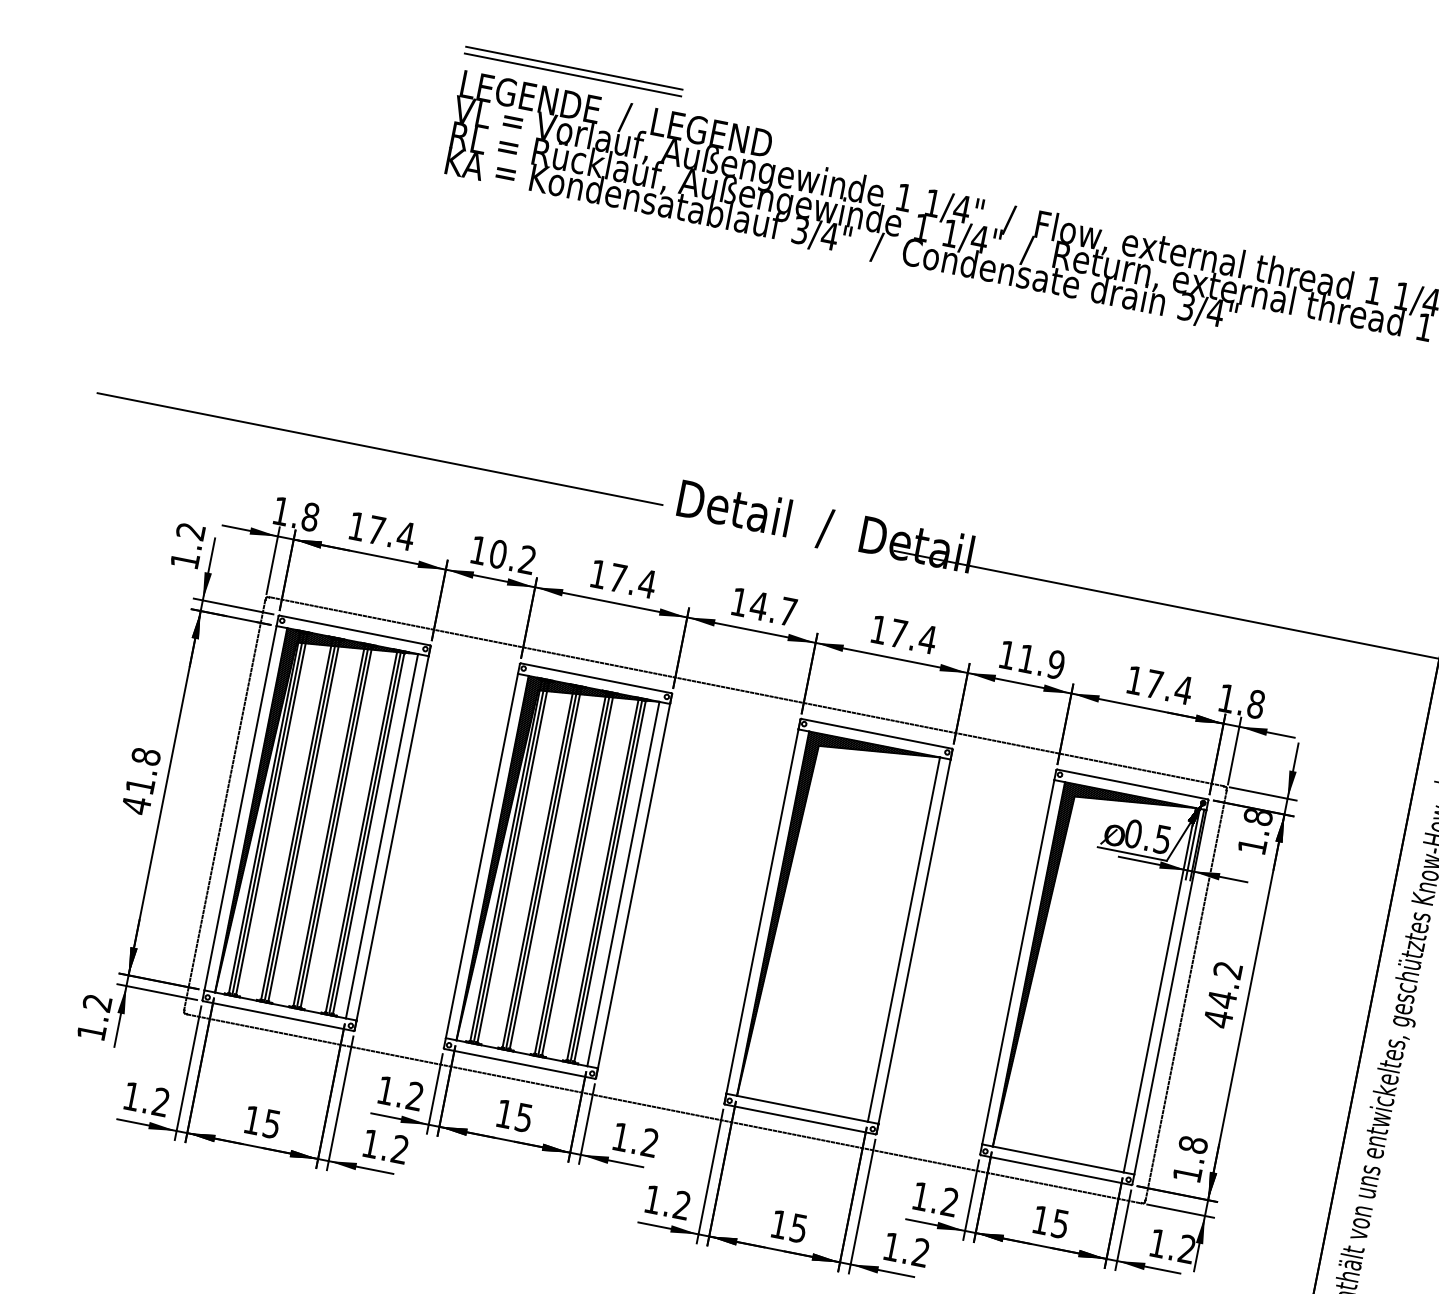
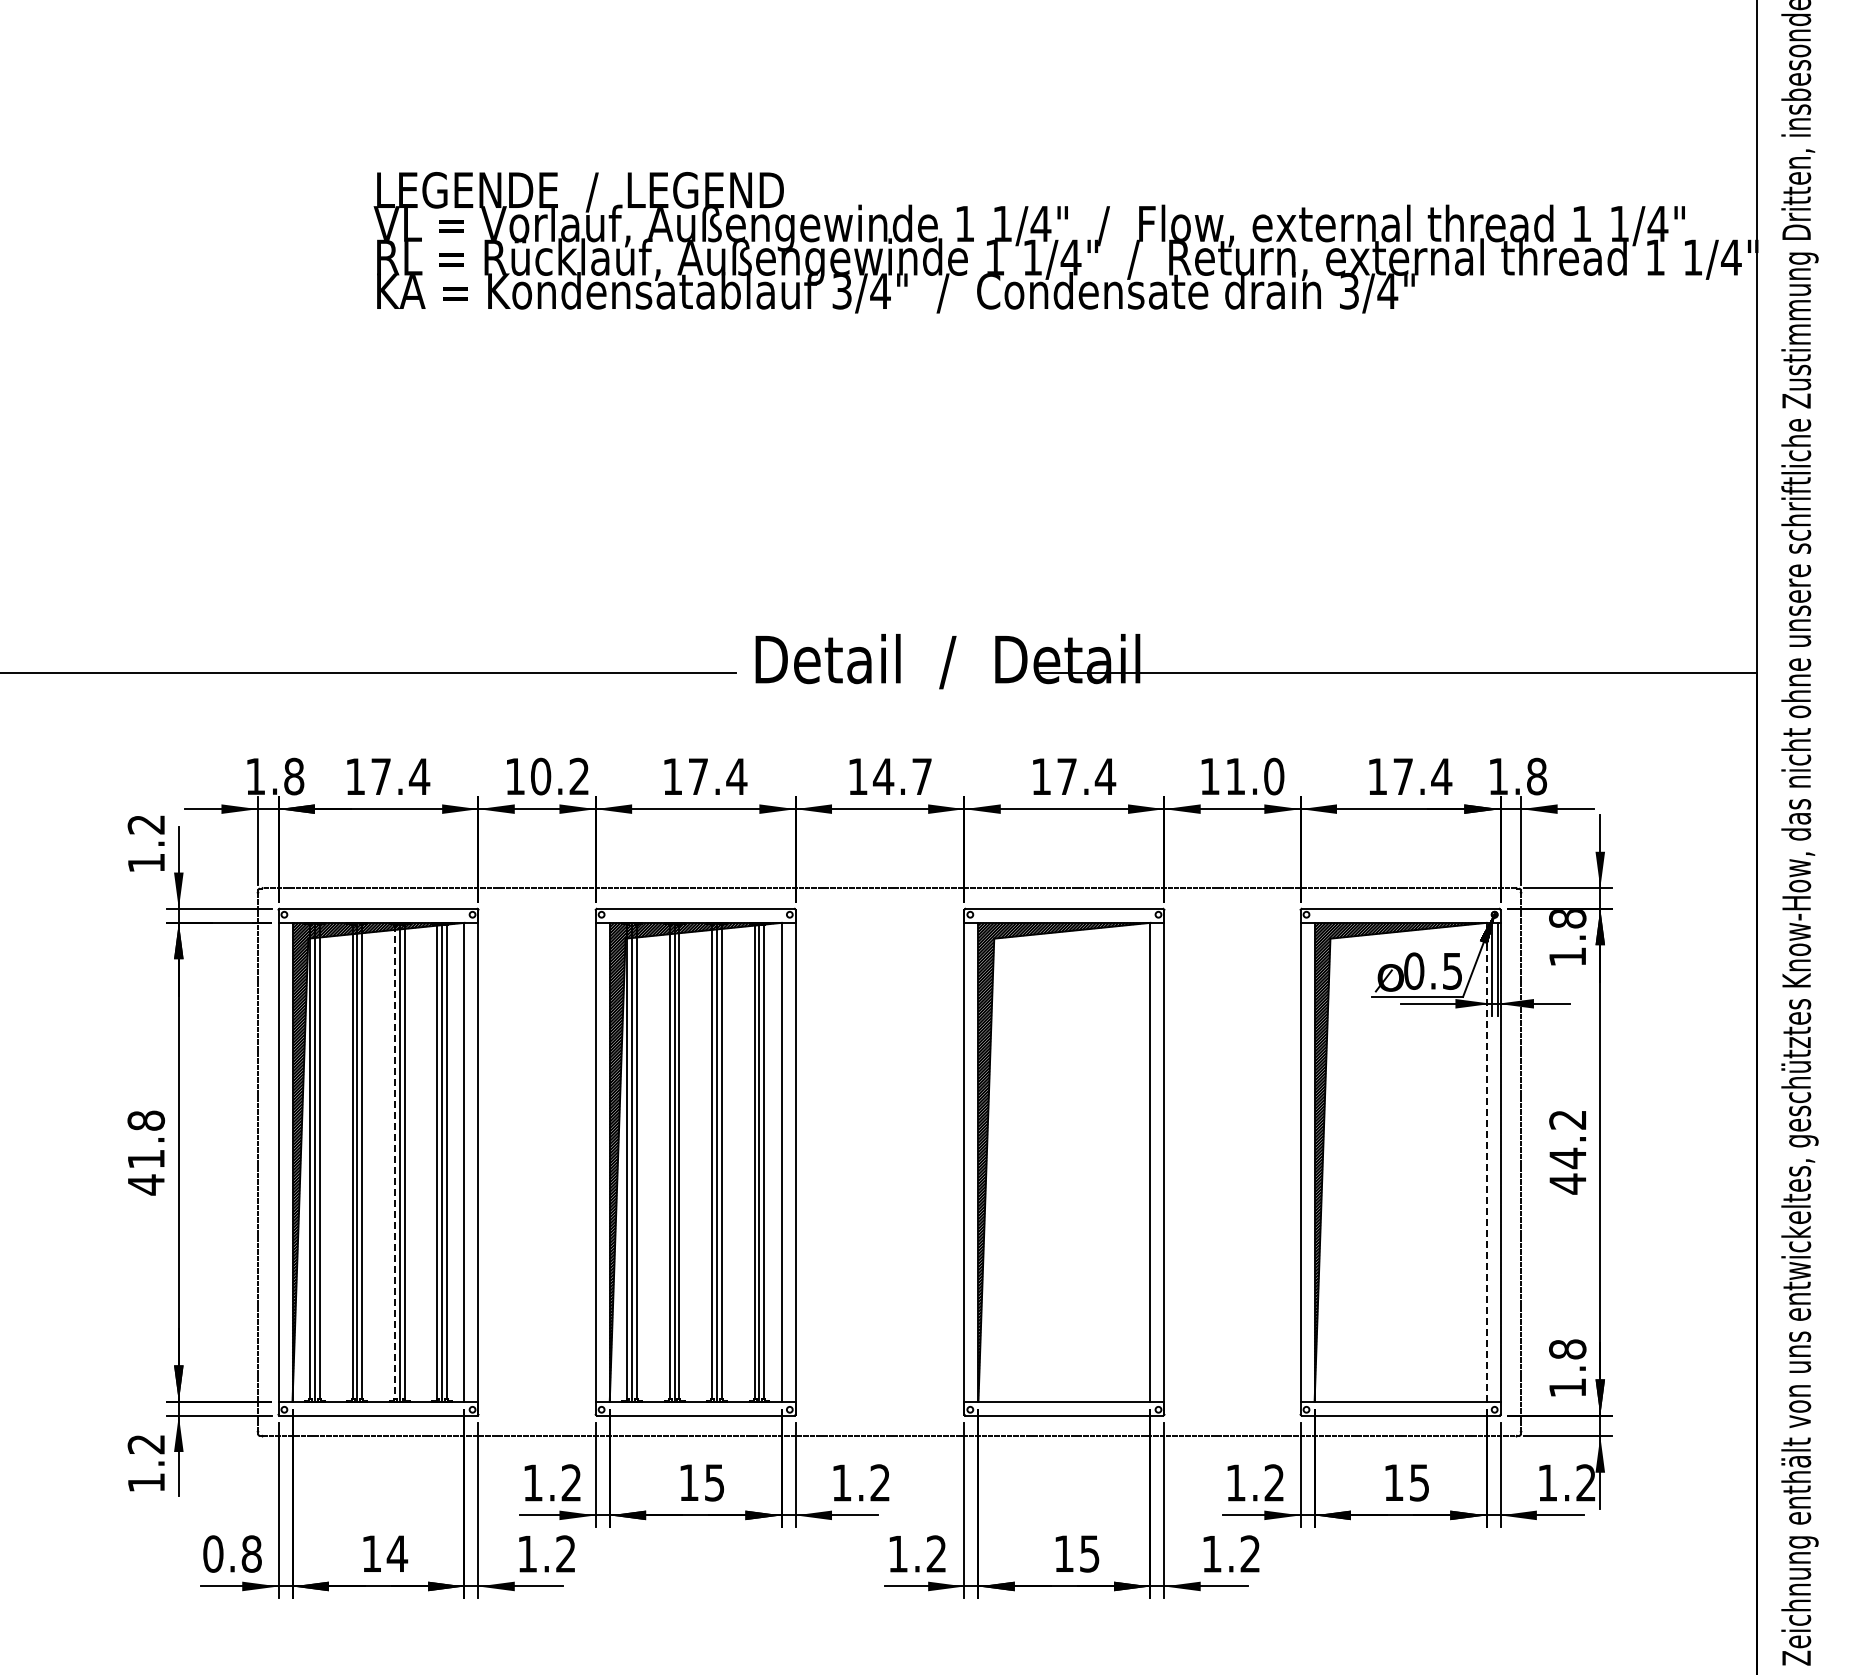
line: (574, 67) -> (515, 142), removed
line: (573, 74) -> (515, 151), removed
text: (1056, 664) -> (1274, 776), 11.9 -> 11.0
line: (329, 826) -> (395, 1162), solid -> dashed
line: (1159, 989) -> (1486, 1161), solid -> dashed
text: (146, 1098) -> (232, 1553), 1.2 -> 0.8
text: (272, 1123) -> (397, 1553), 15 -> 14

